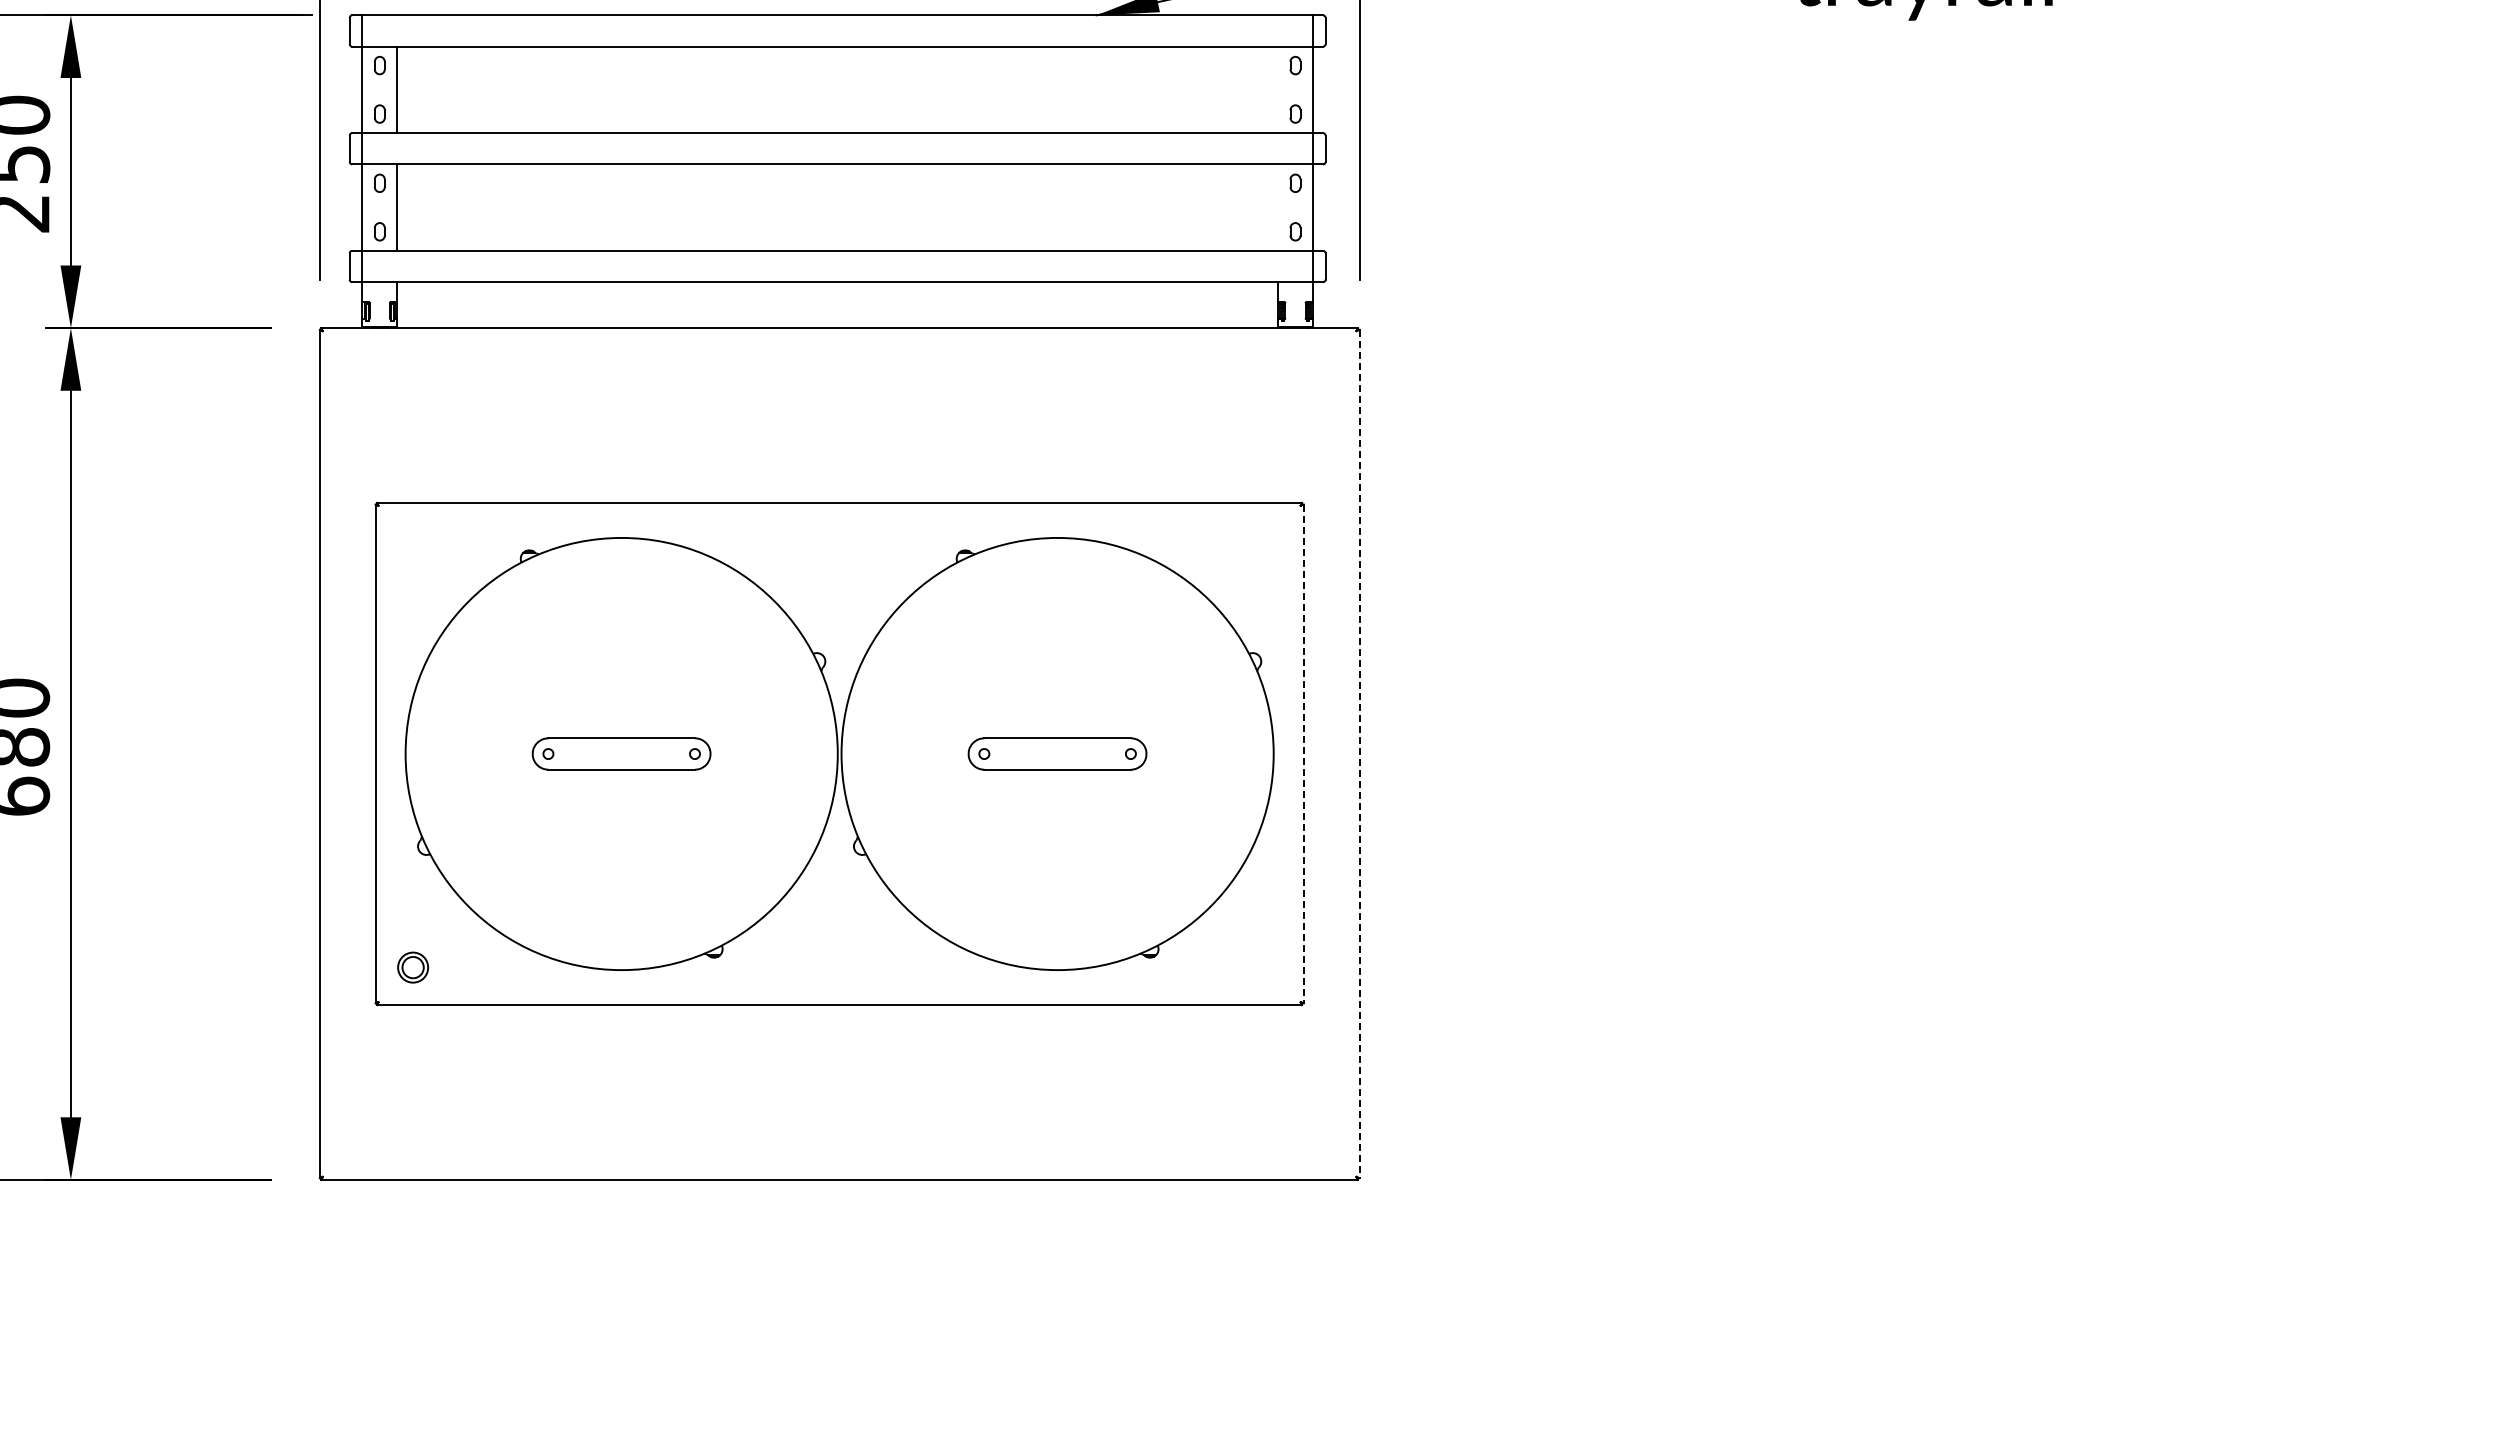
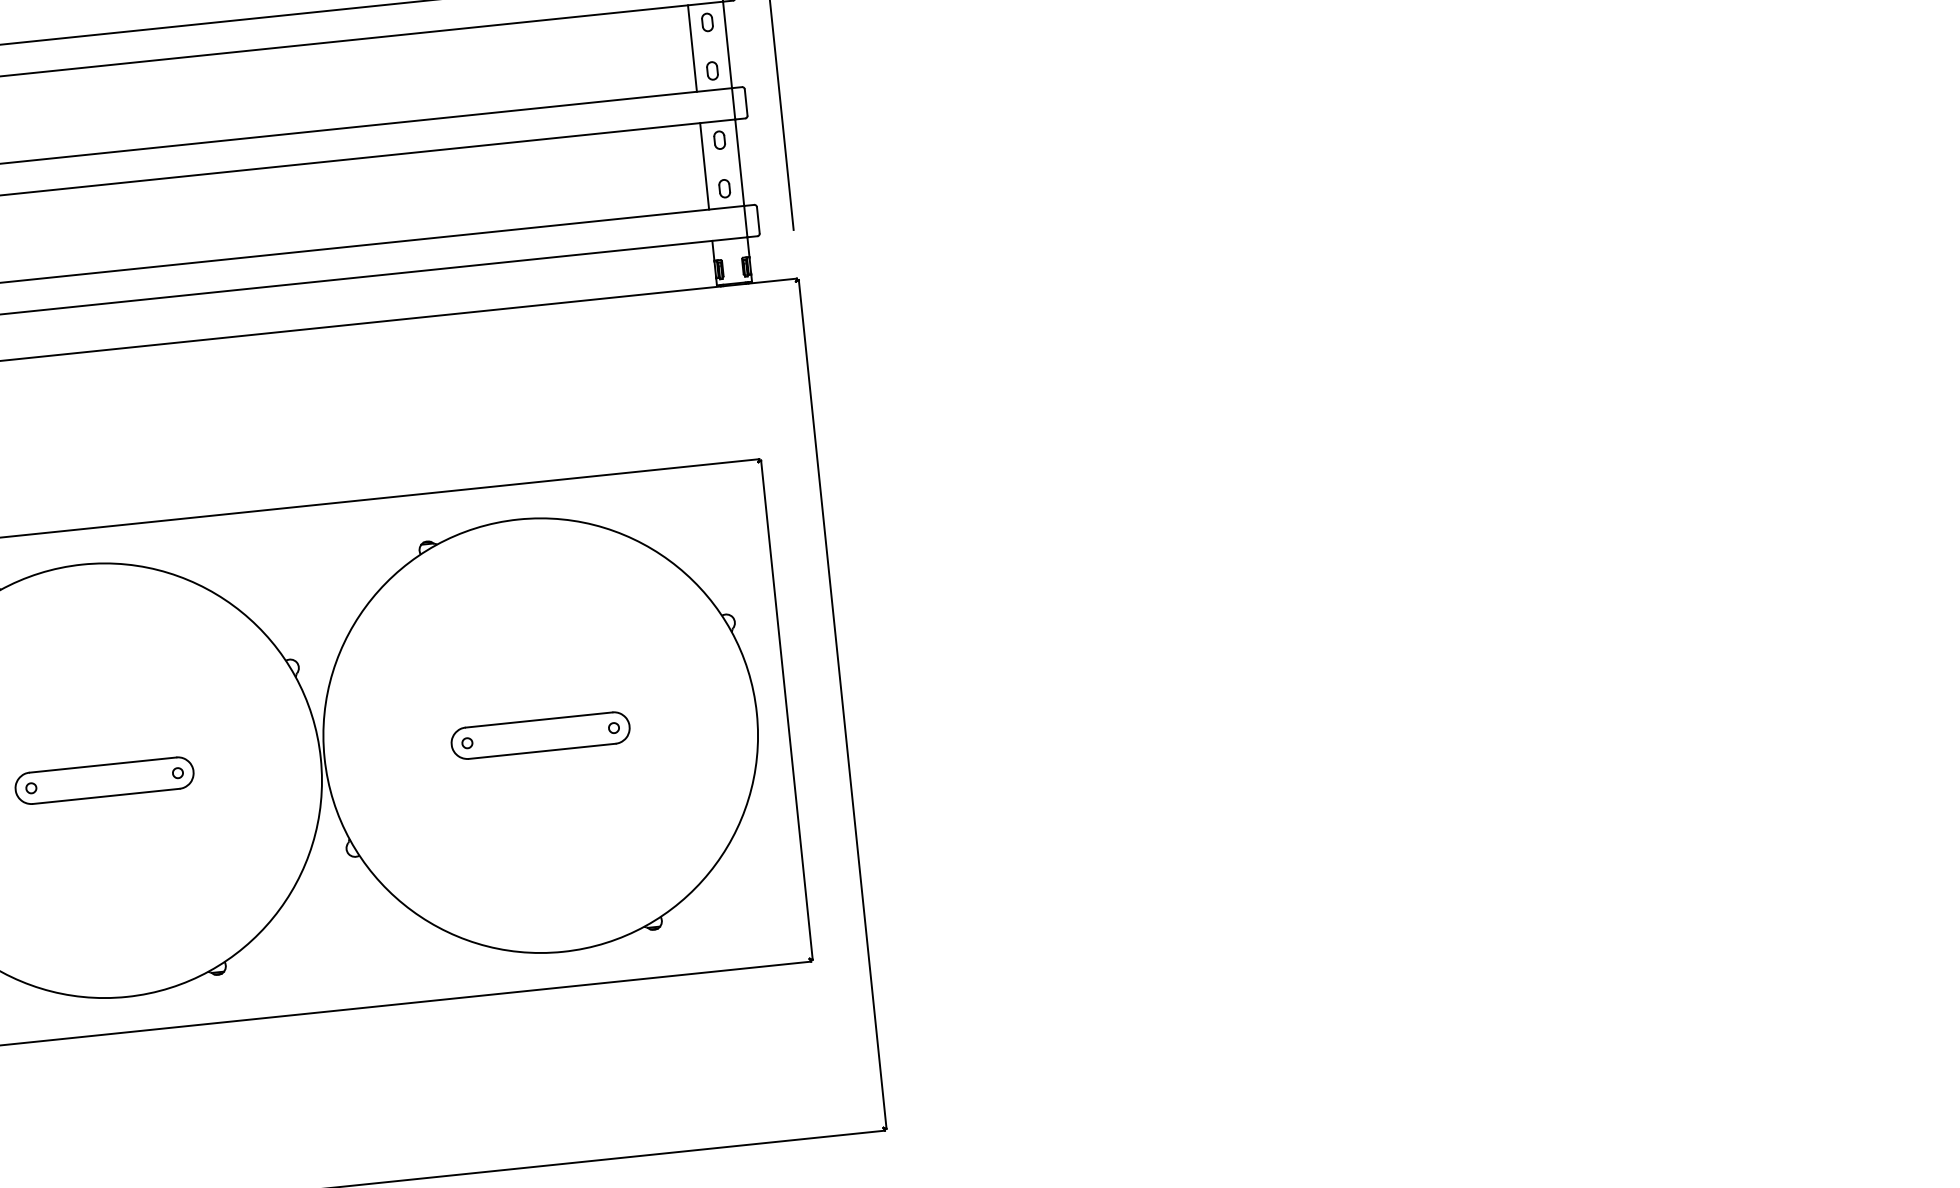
line: (1277, 89) -> (691, 48), added
line: (1277, 207) -> (704, 166), added
line: (1303, 754) -> (786, 710), dashed -> solid
line: (1359, 754) -> (842, 704), dashed -> solid

